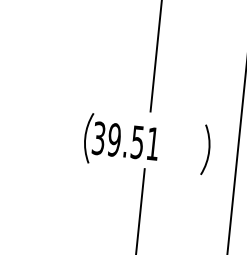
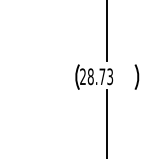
text: (125, 140) -> (96, 76), 39.51 -> 28.73

